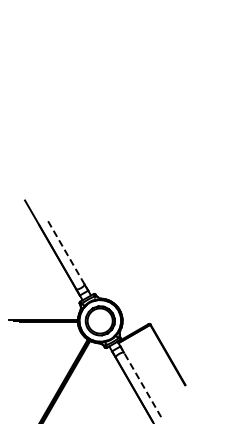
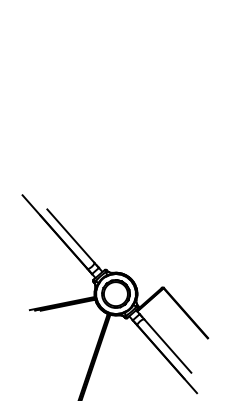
line: (65, 251) -> (70, 235), dashed -> solid
line: (142, 384) -> (167, 345), dashed -> solid

